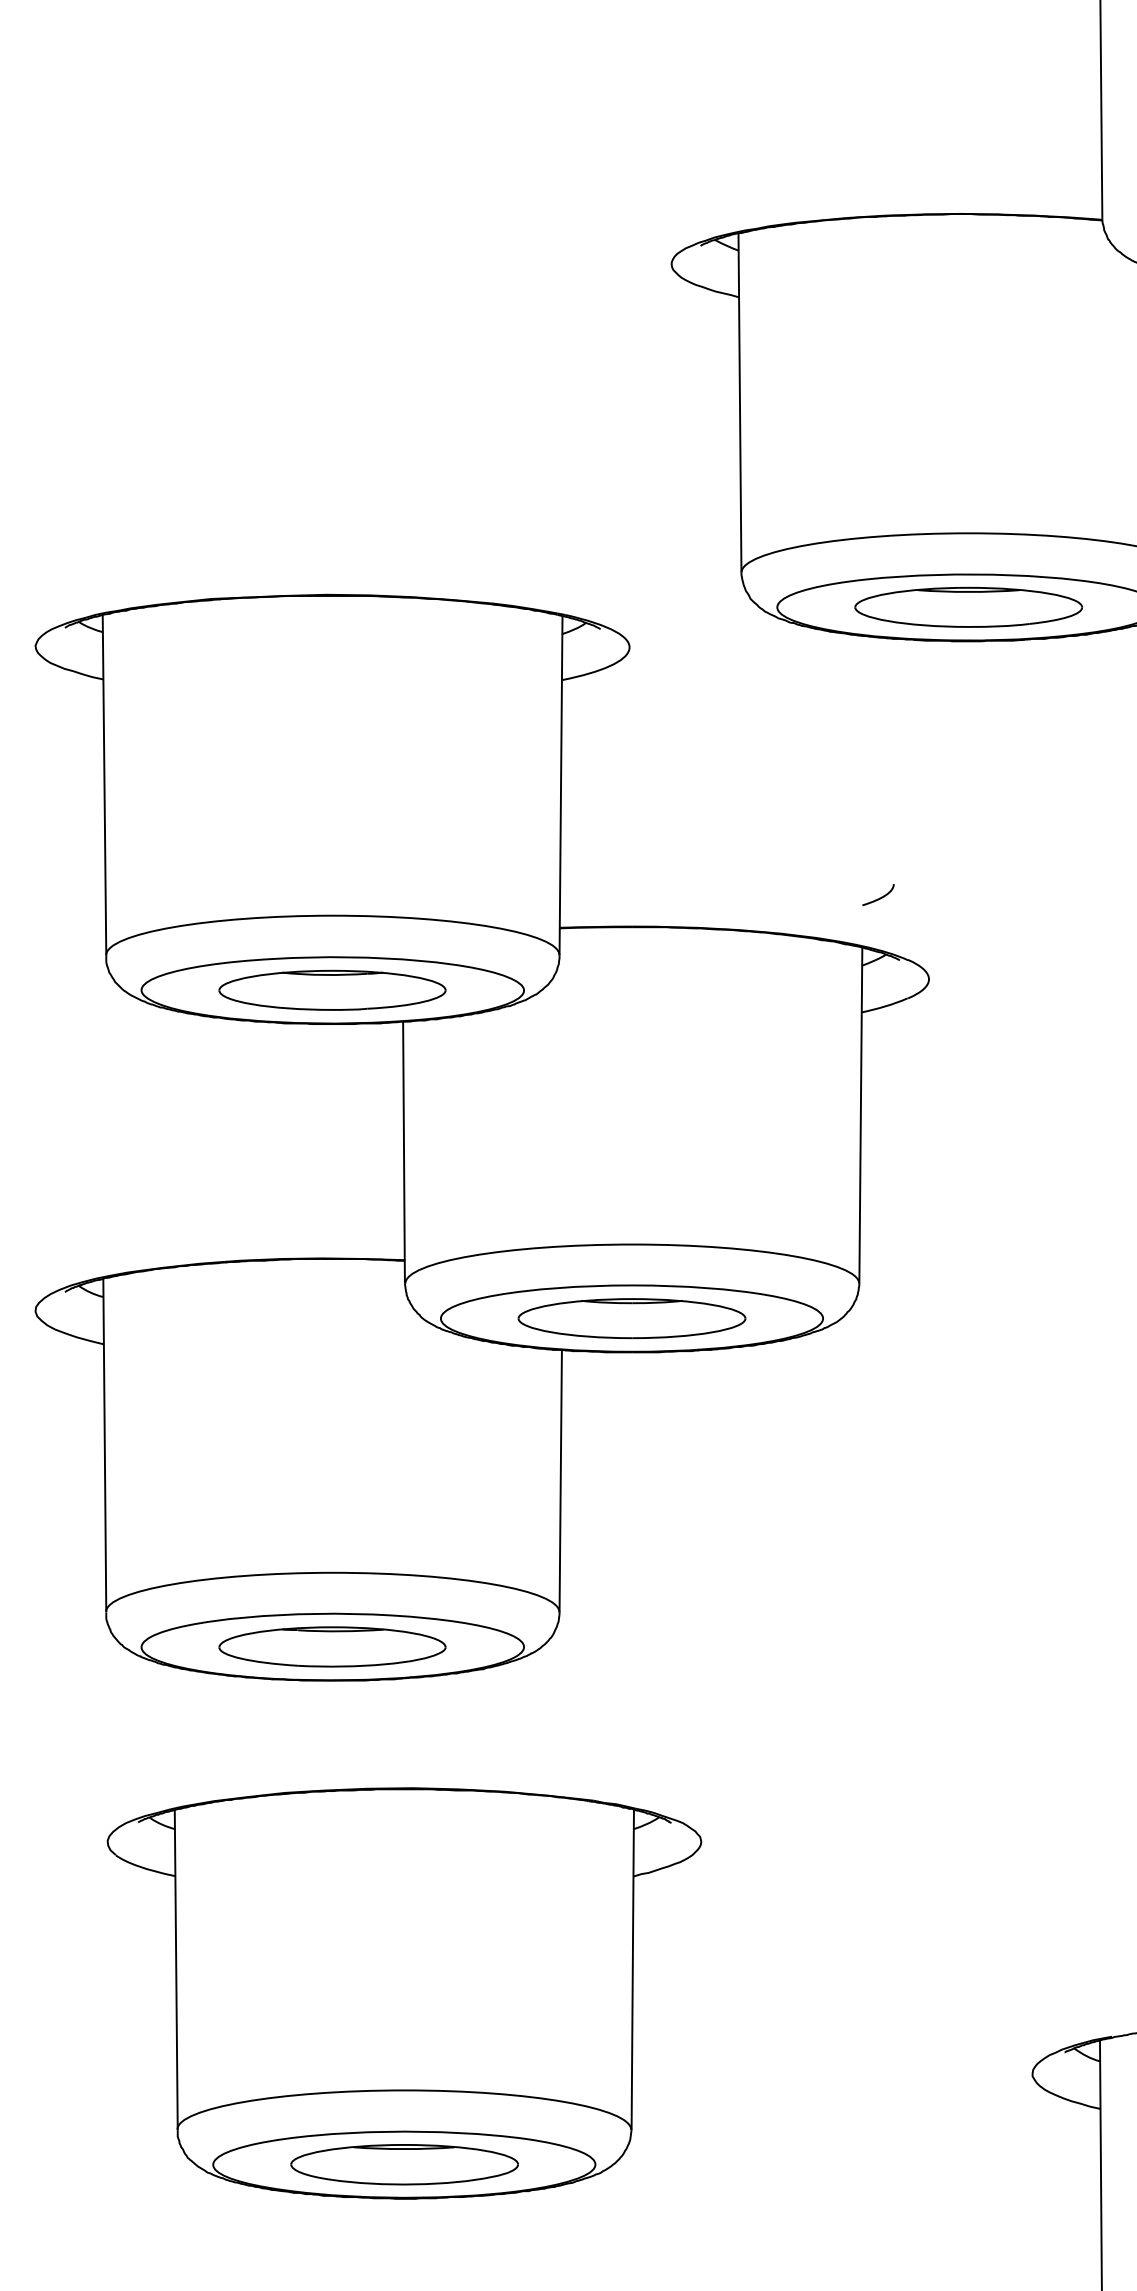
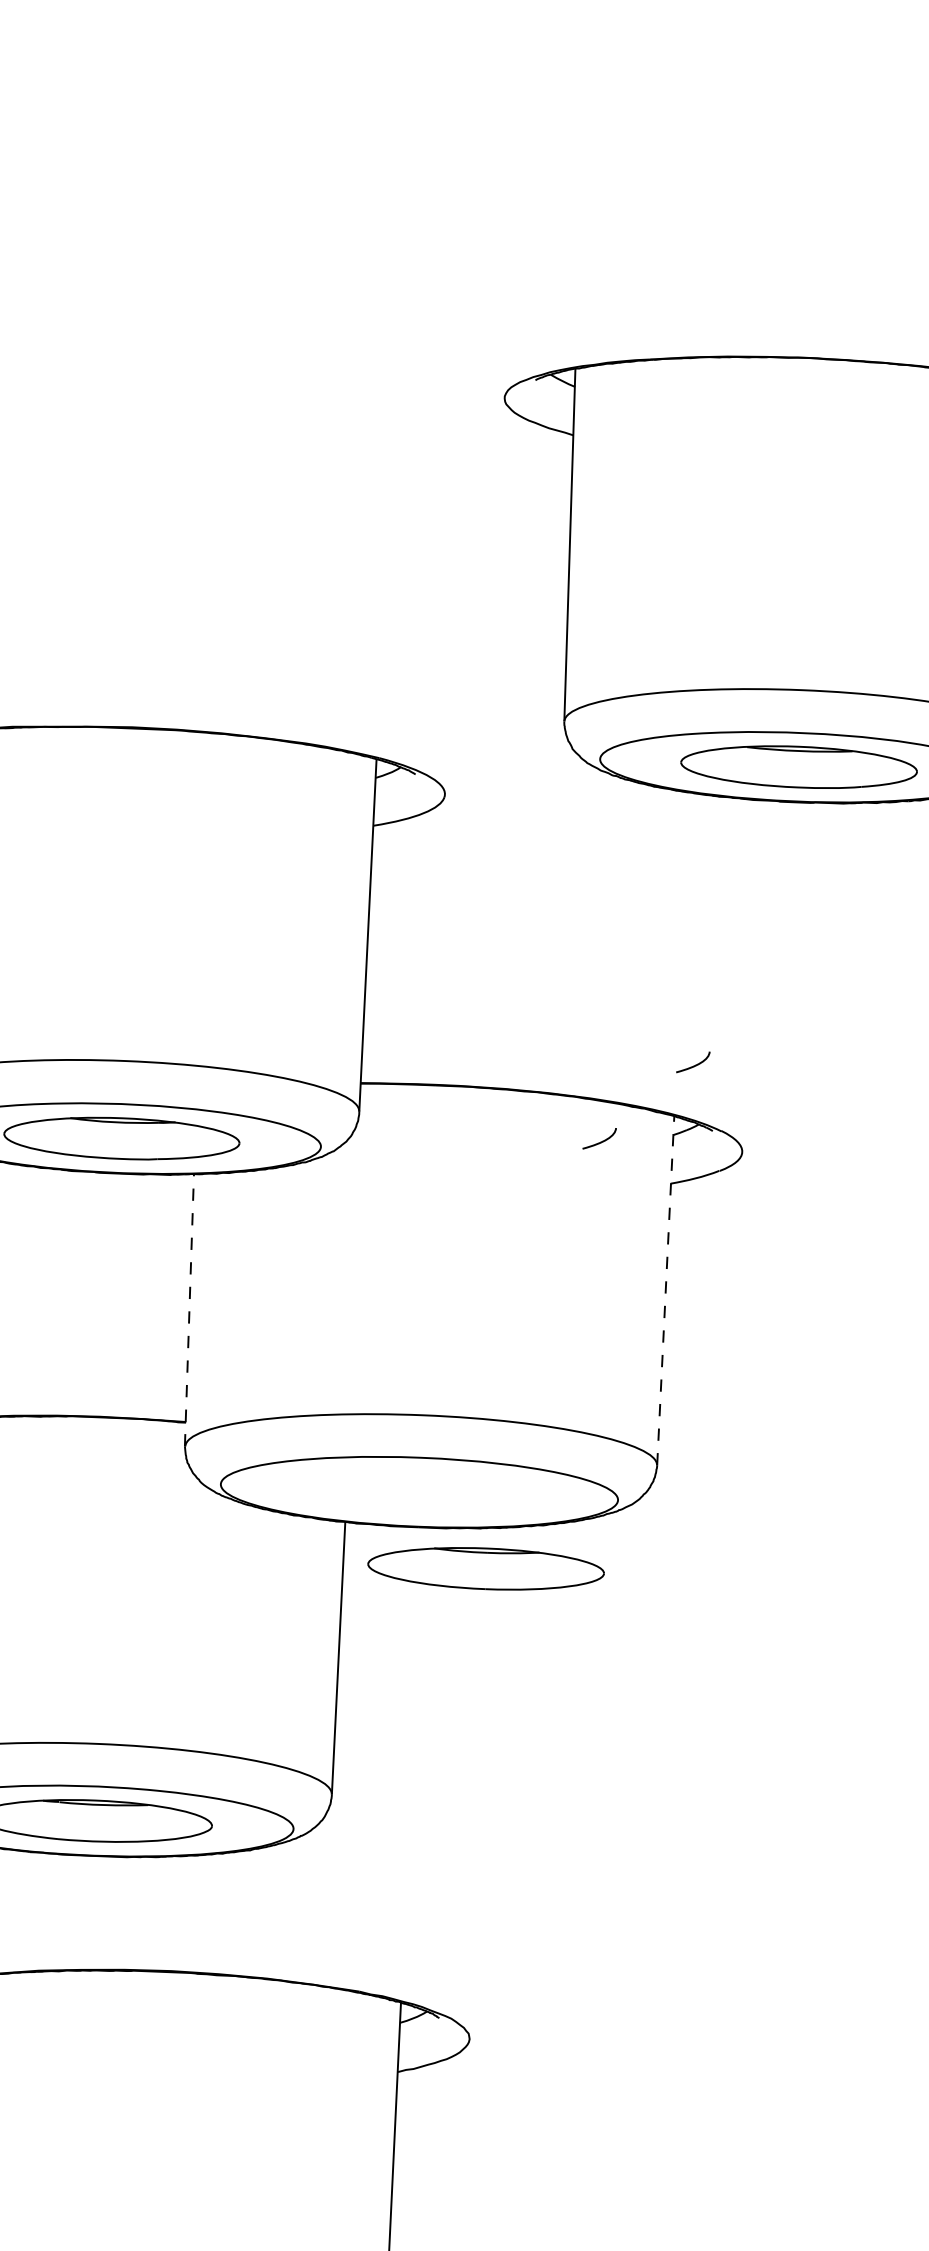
curve: (792, 974) -> (600, 1141), added
line: (860, 1115) -> (665, 1290), solid -> dashed
line: (404, 1152) -> (189, 1310), solid -> dashed
part: (631, 1318) -> (485, 1568), moved

